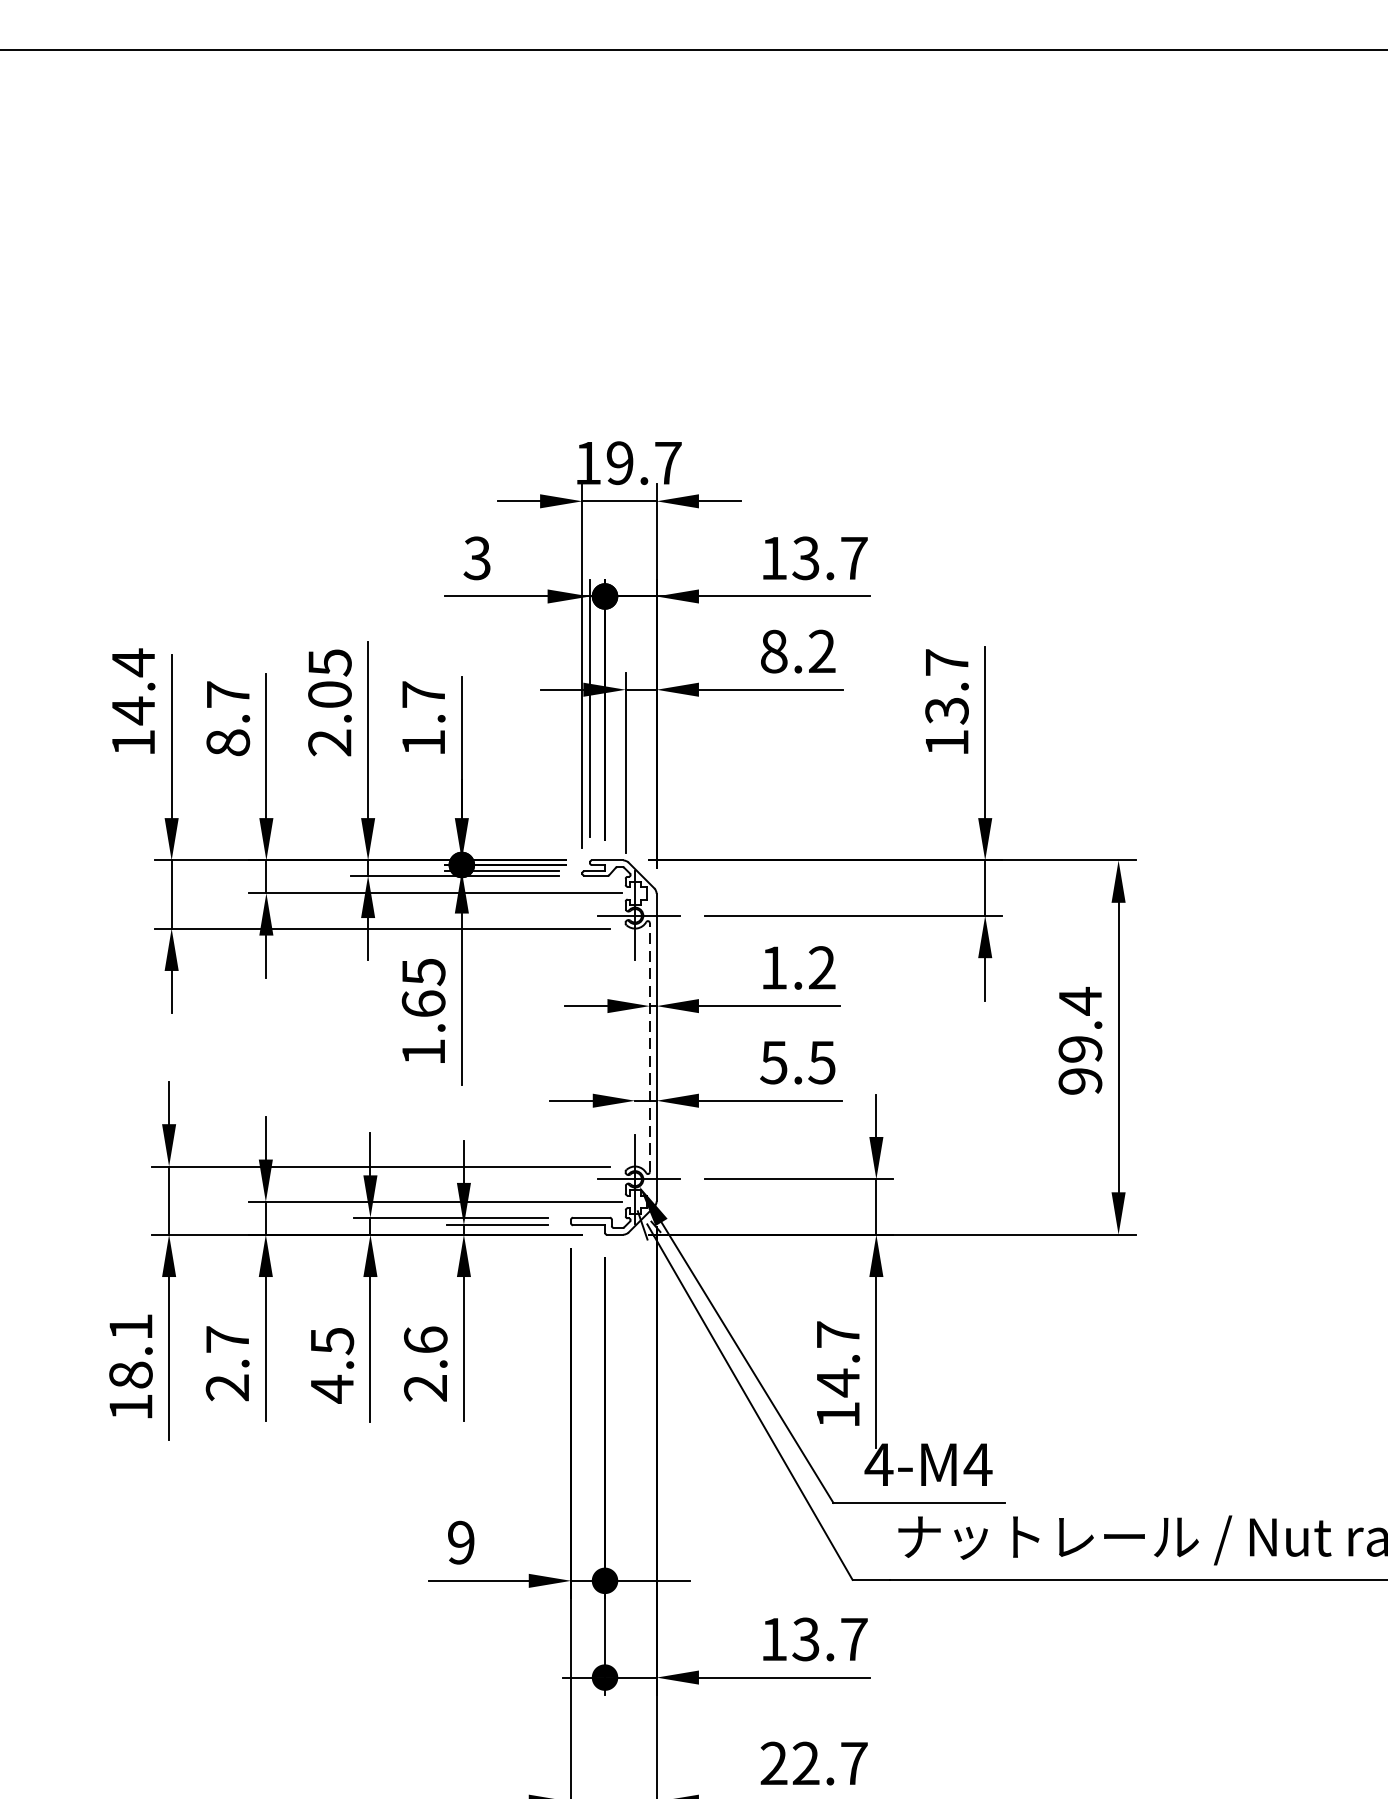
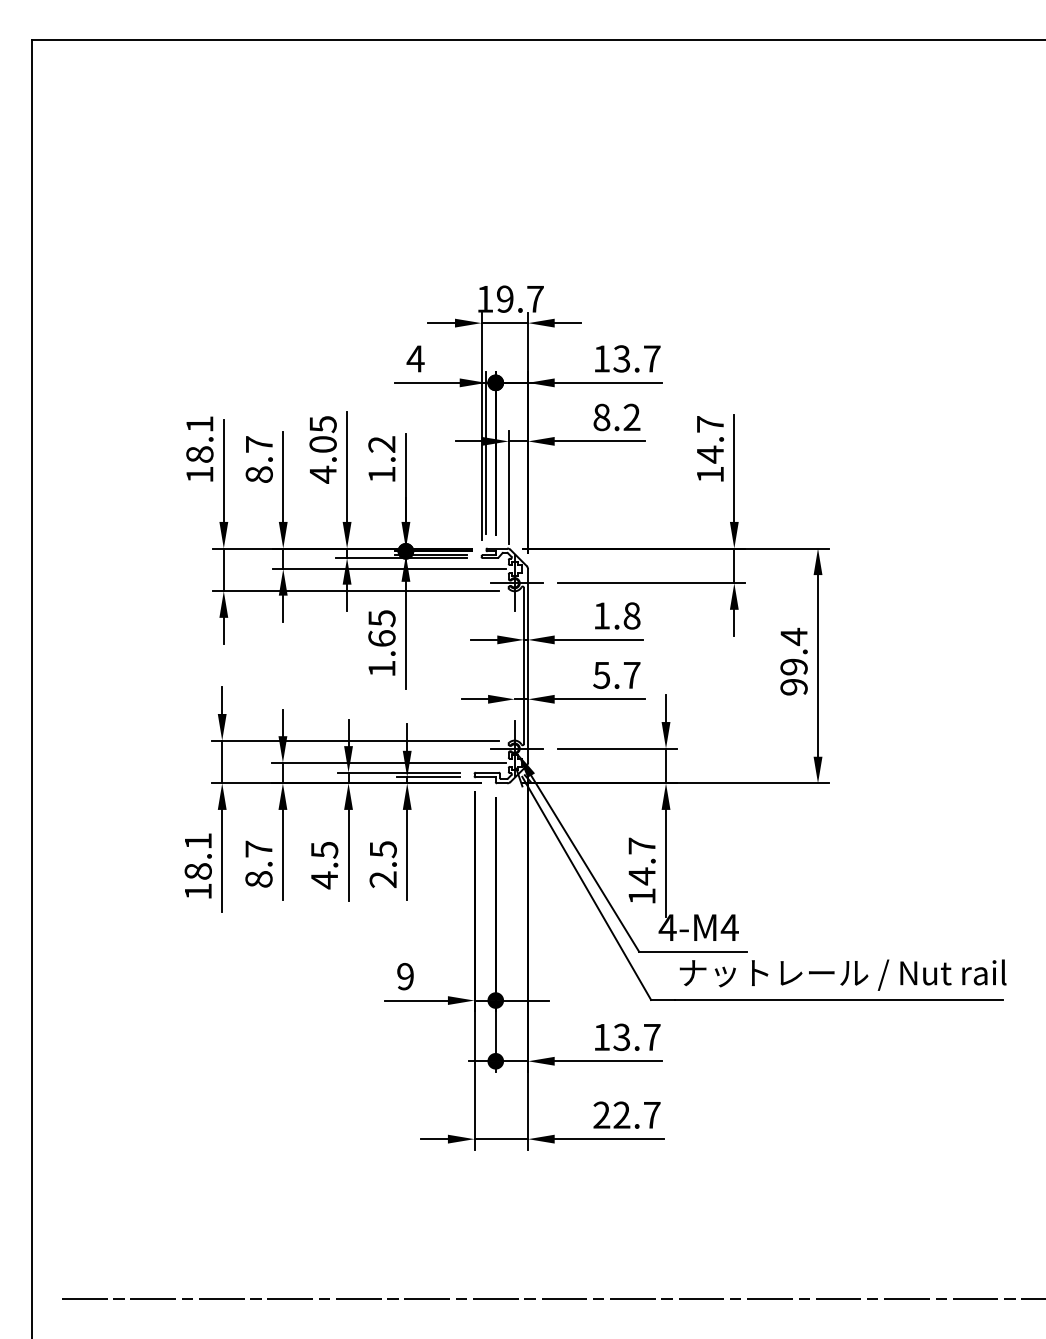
text: (477, 557) -> (415, 358), 3 -> 4
text: (132, 686) -> (199, 439), 14.4 -> 18.1
text: (422, 694) -> (381, 444), 1.7 -> 1.2
text: (947, 710) -> (710, 454), 13.7 -> 14.7
text: (328, 742) -> (322, 474), 2.05 -> 4.05
text: (821, 967) -> (631, 615), 1.2 -> 1.8
line: (649, 1046) -> (523, 665), dashed -> solid
text: (821, 1062) -> (631, 675), 5.5 -> 5.7
text: (424, 1340) -> (382, 849), 2.6 -> 2.5
text: (226, 1387) -> (258, 879), 2.7 -> 8.7

